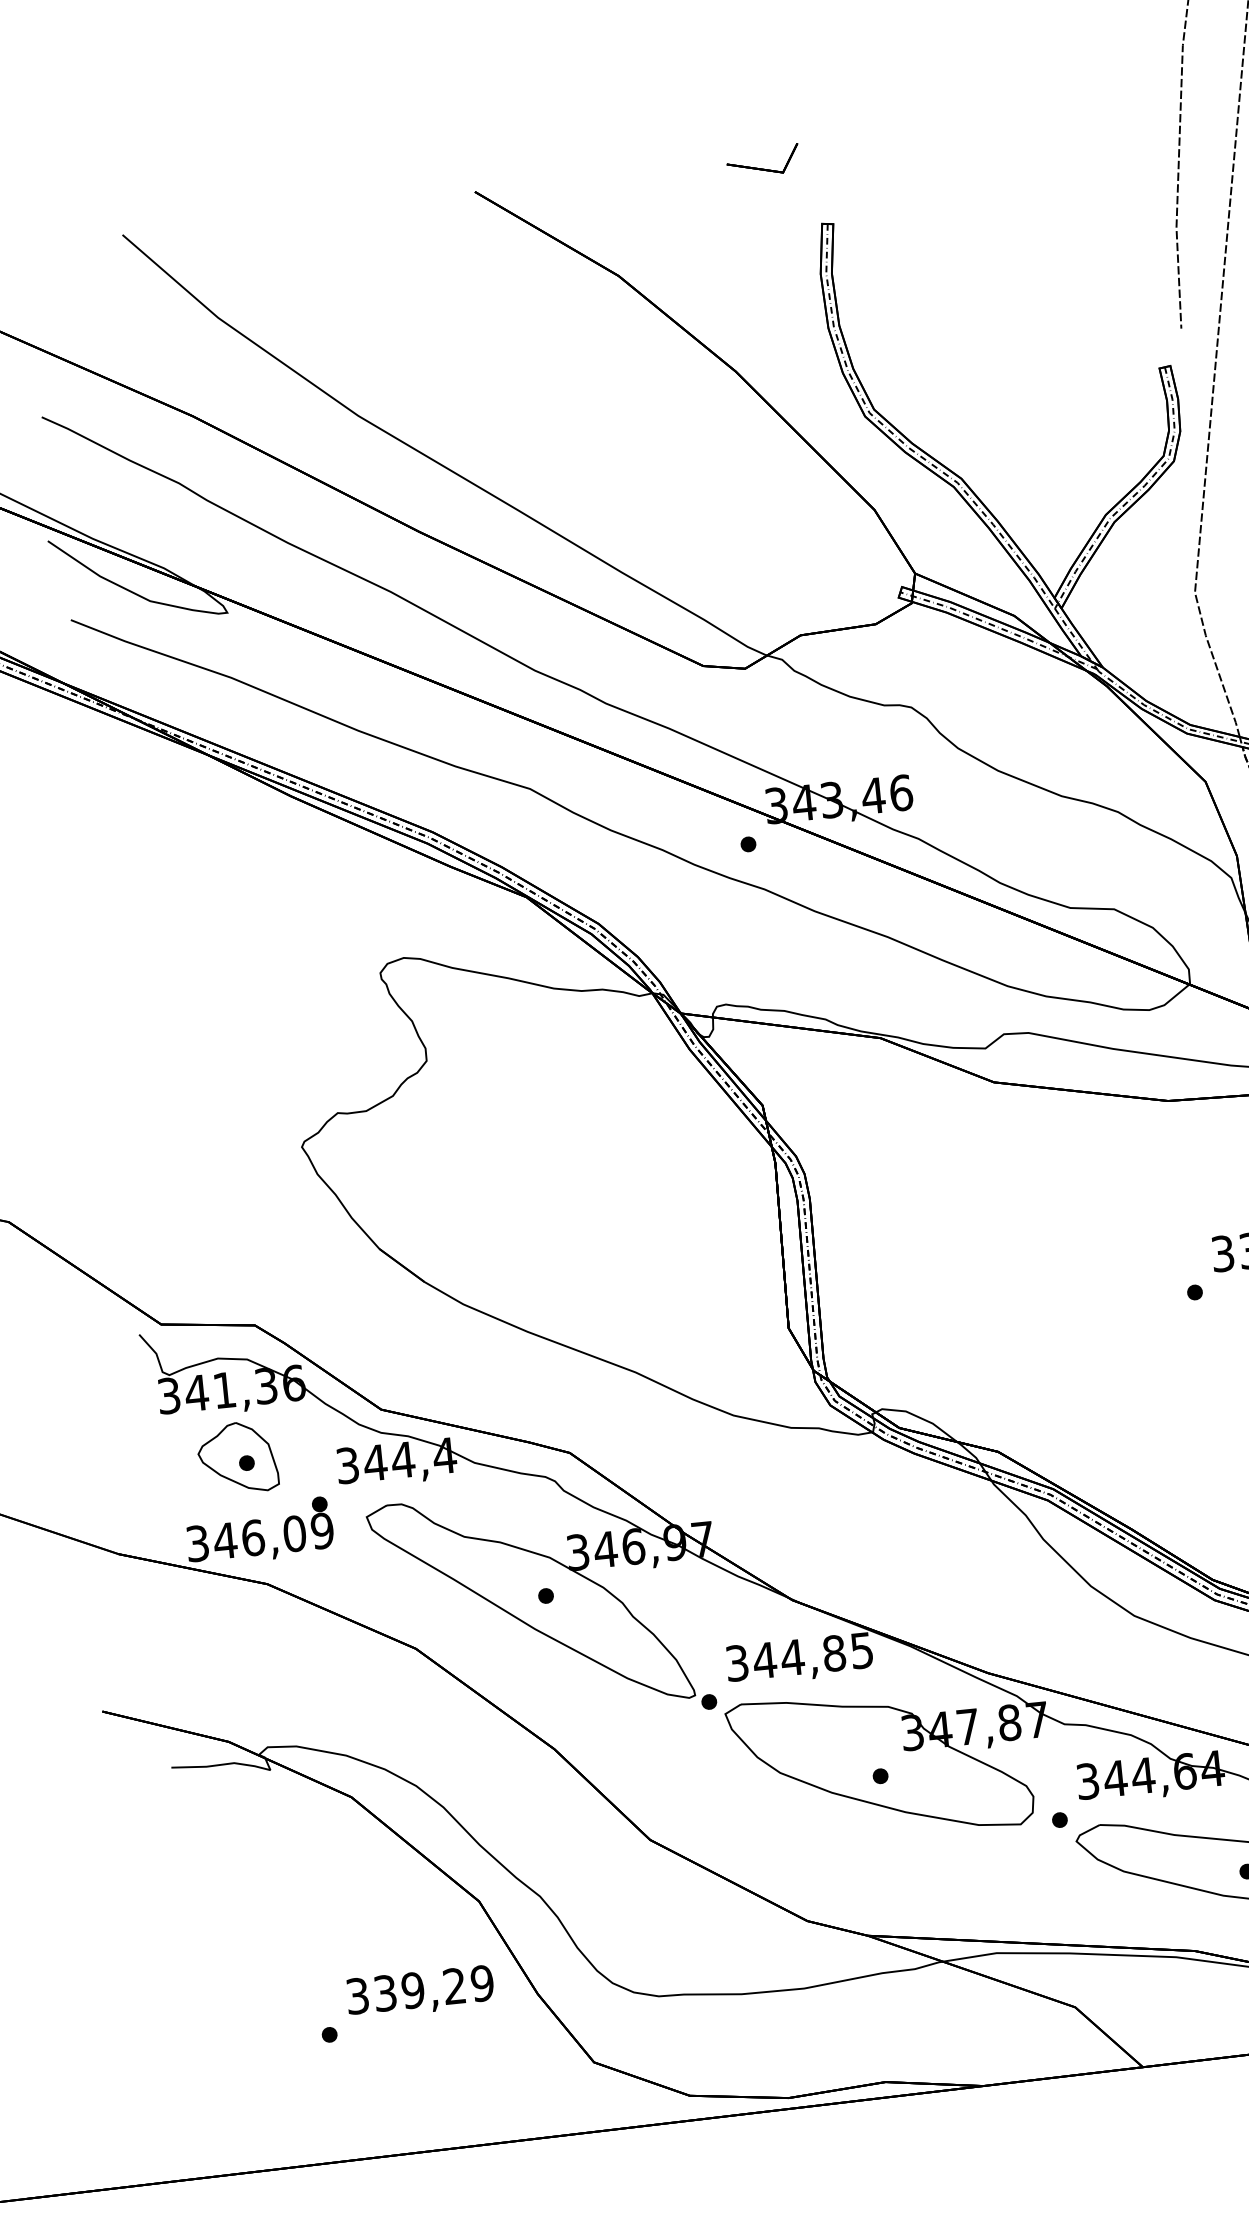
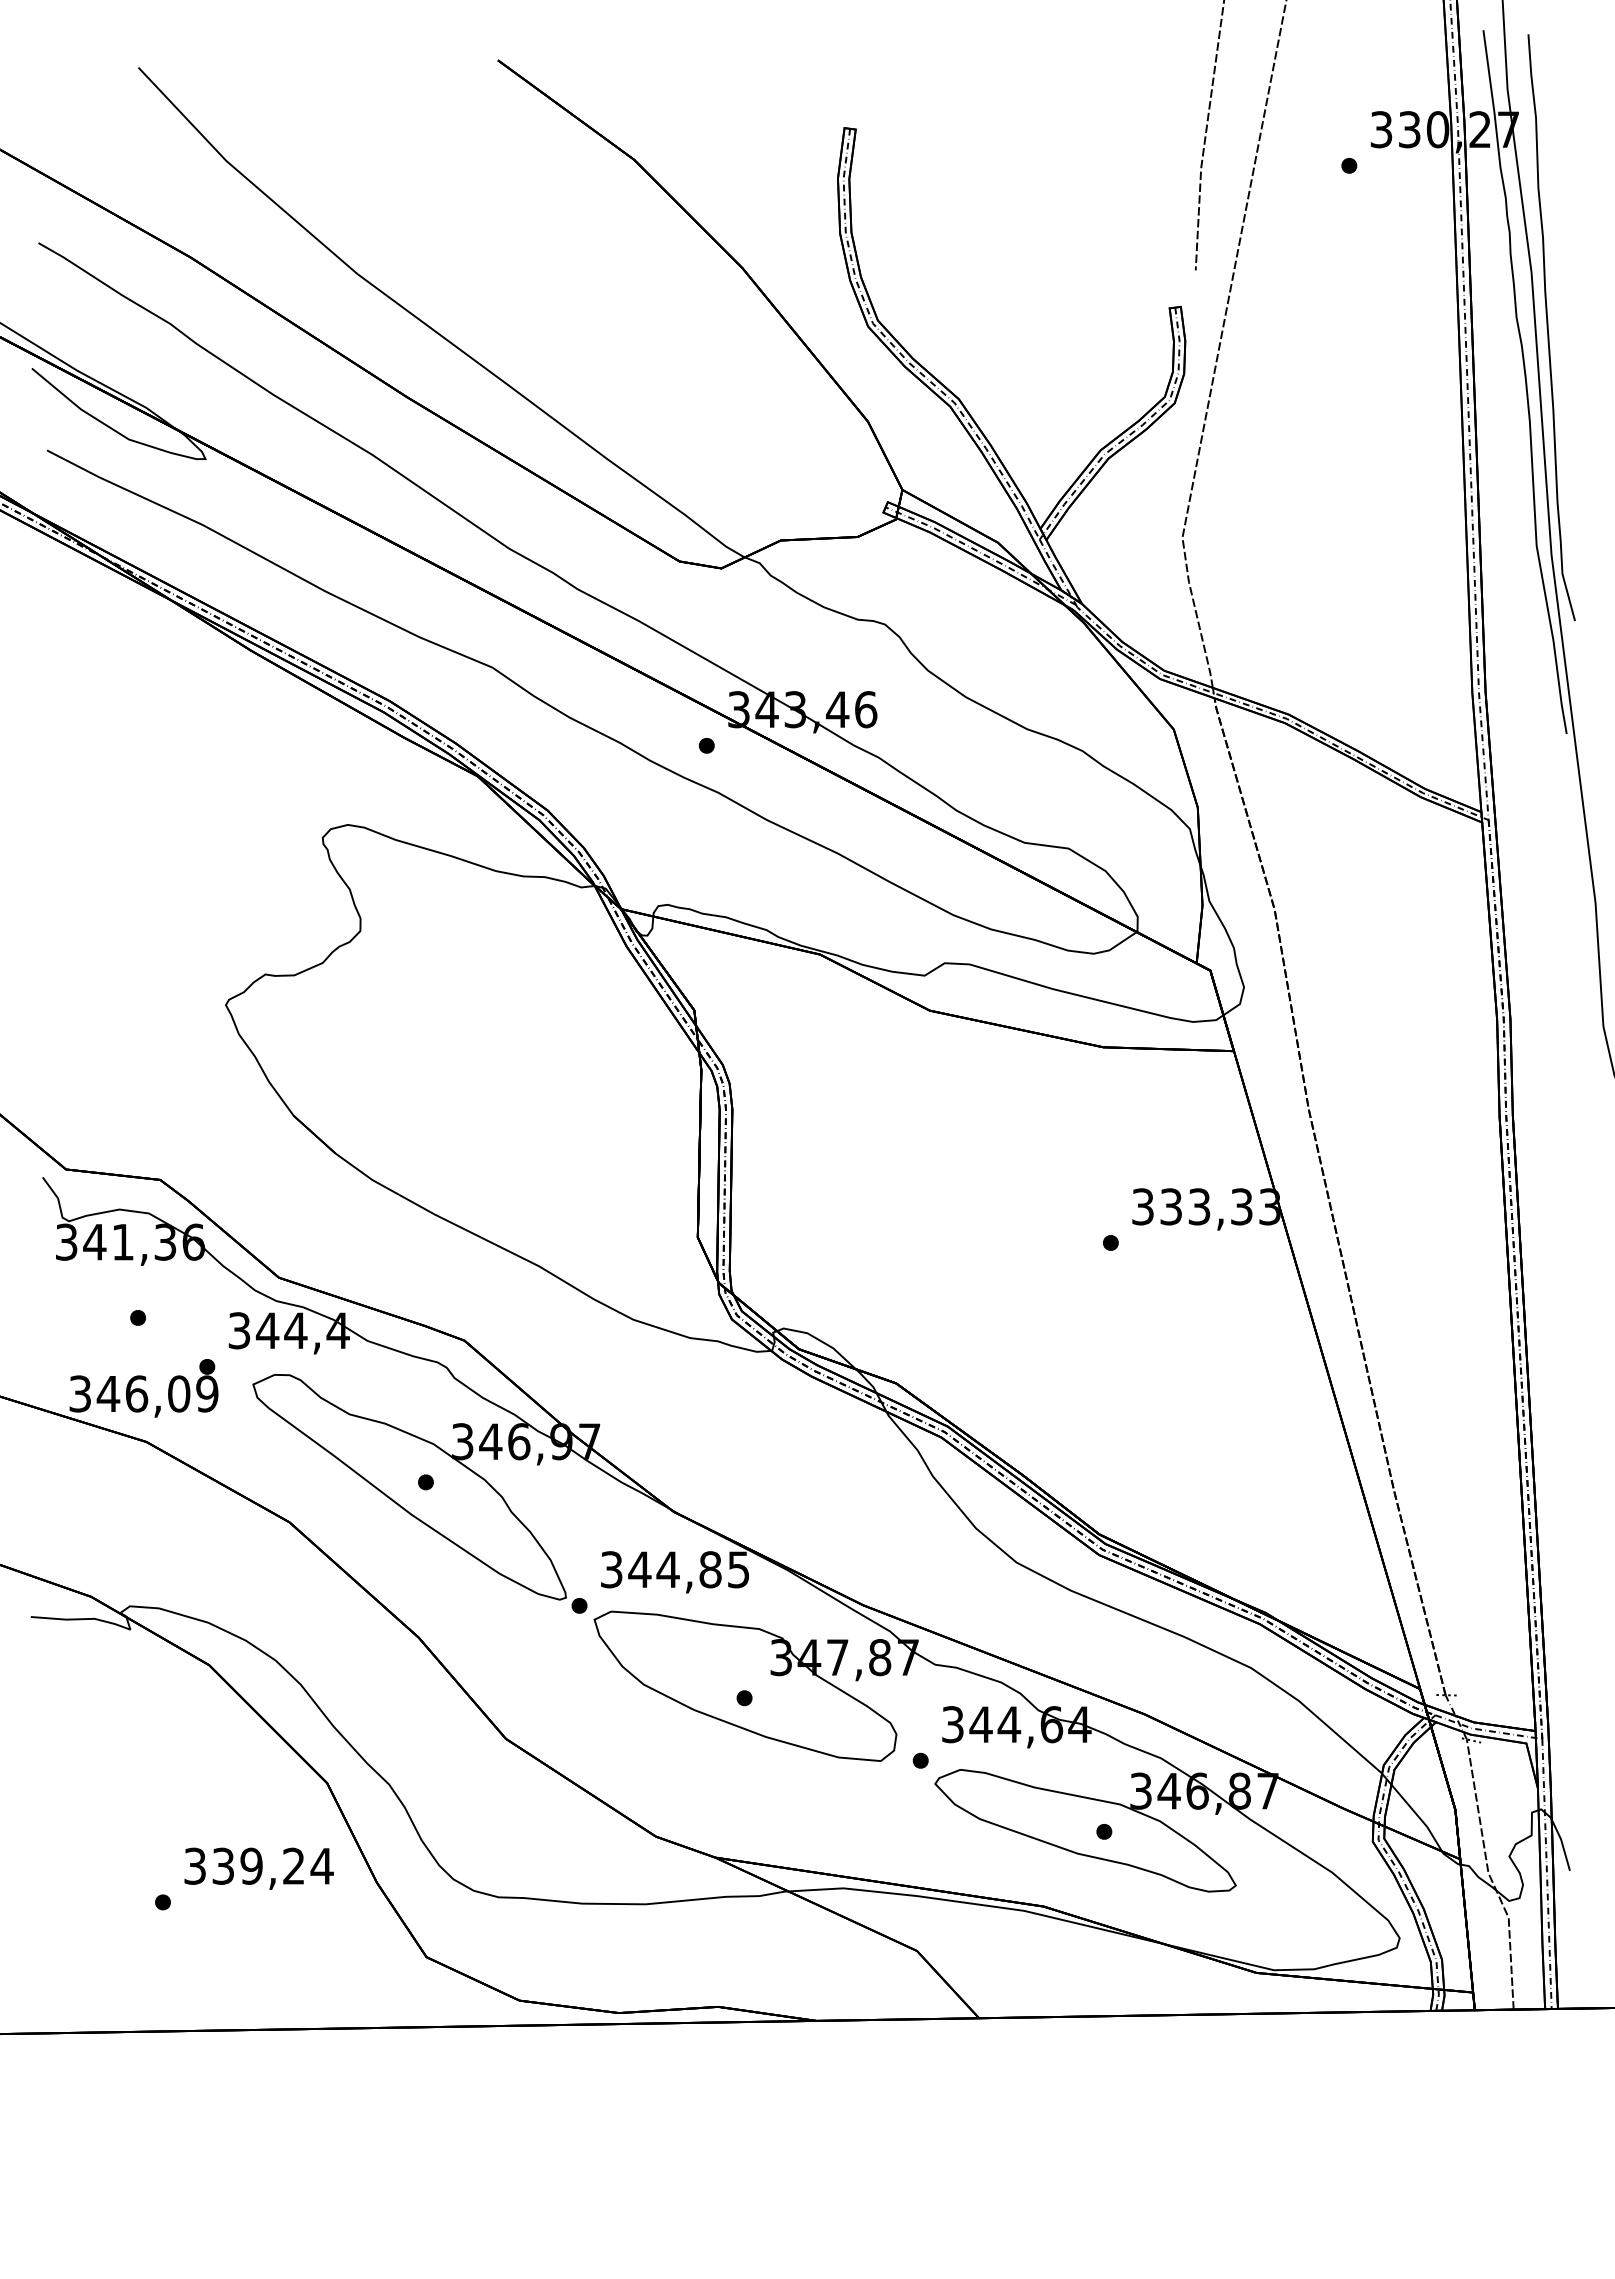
part: (760, 167) -> (788, 65), removed
part: (237, 1457) -> (129, 1311), removed
text: (481, 1982) -> (321, 1865), 339,29 -> 339,24

